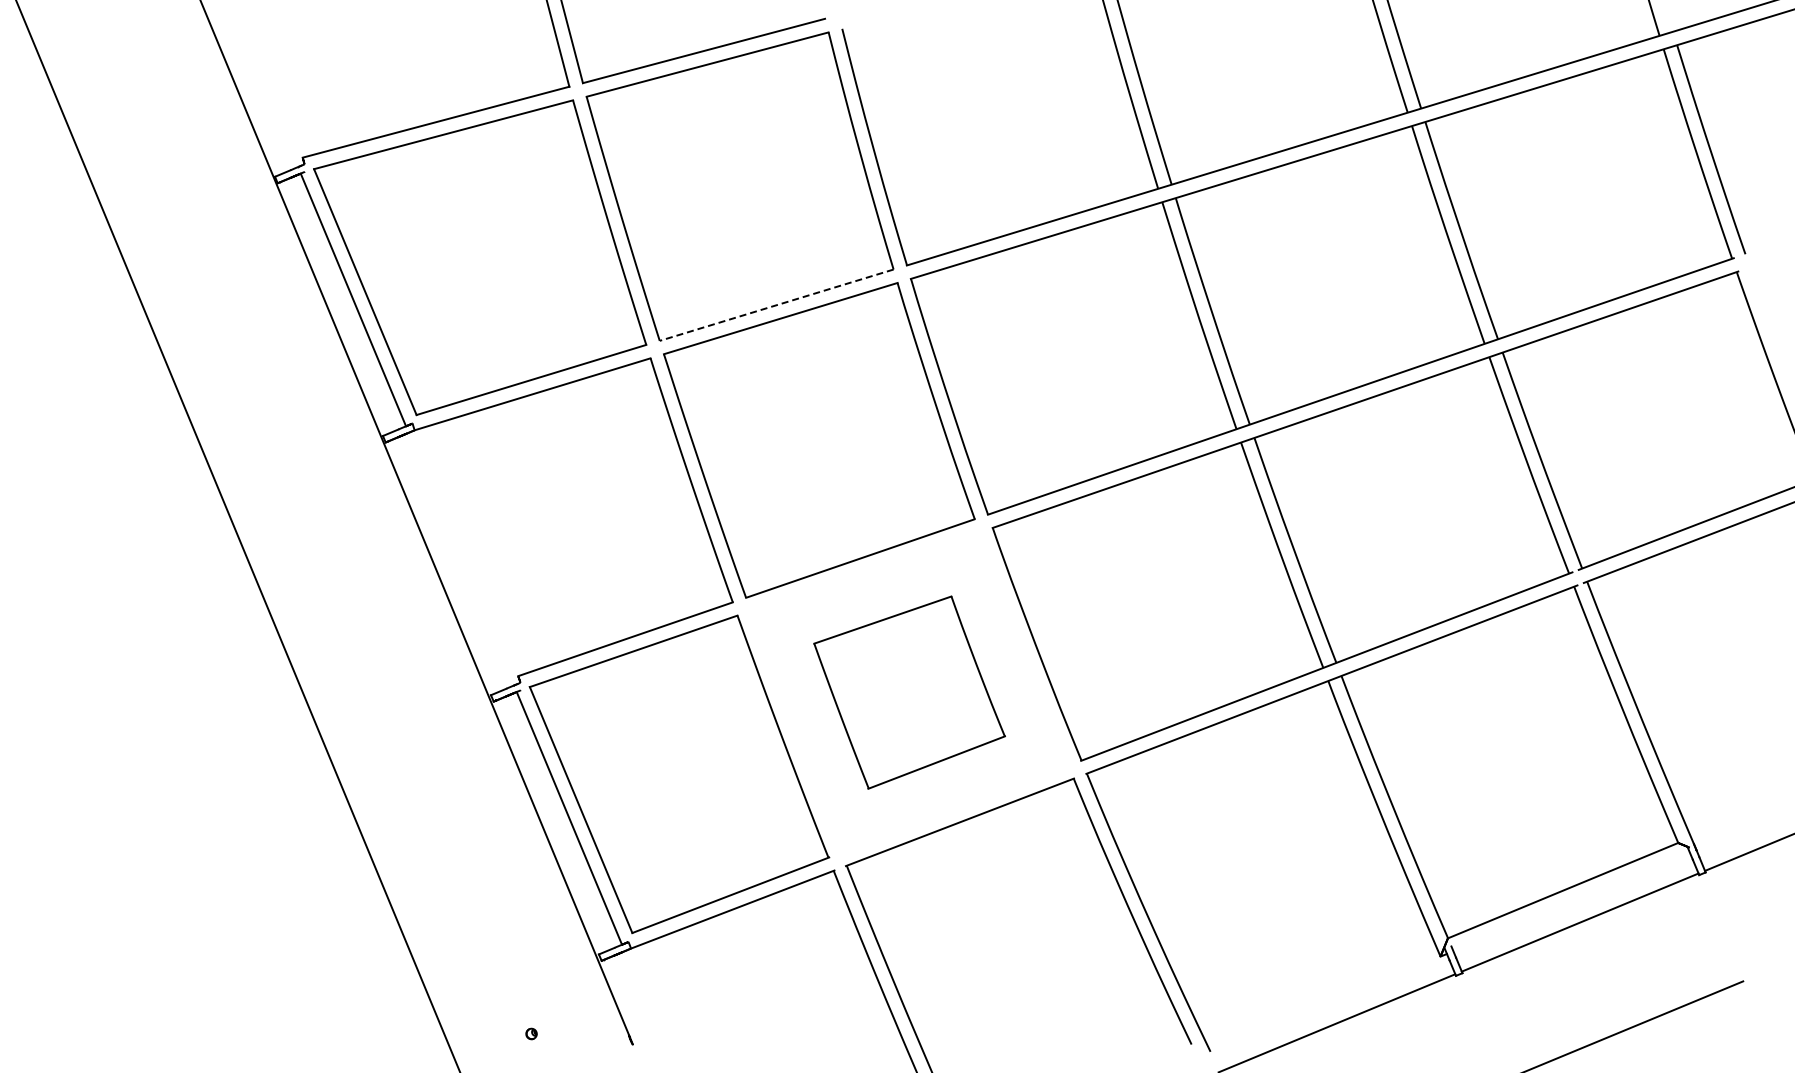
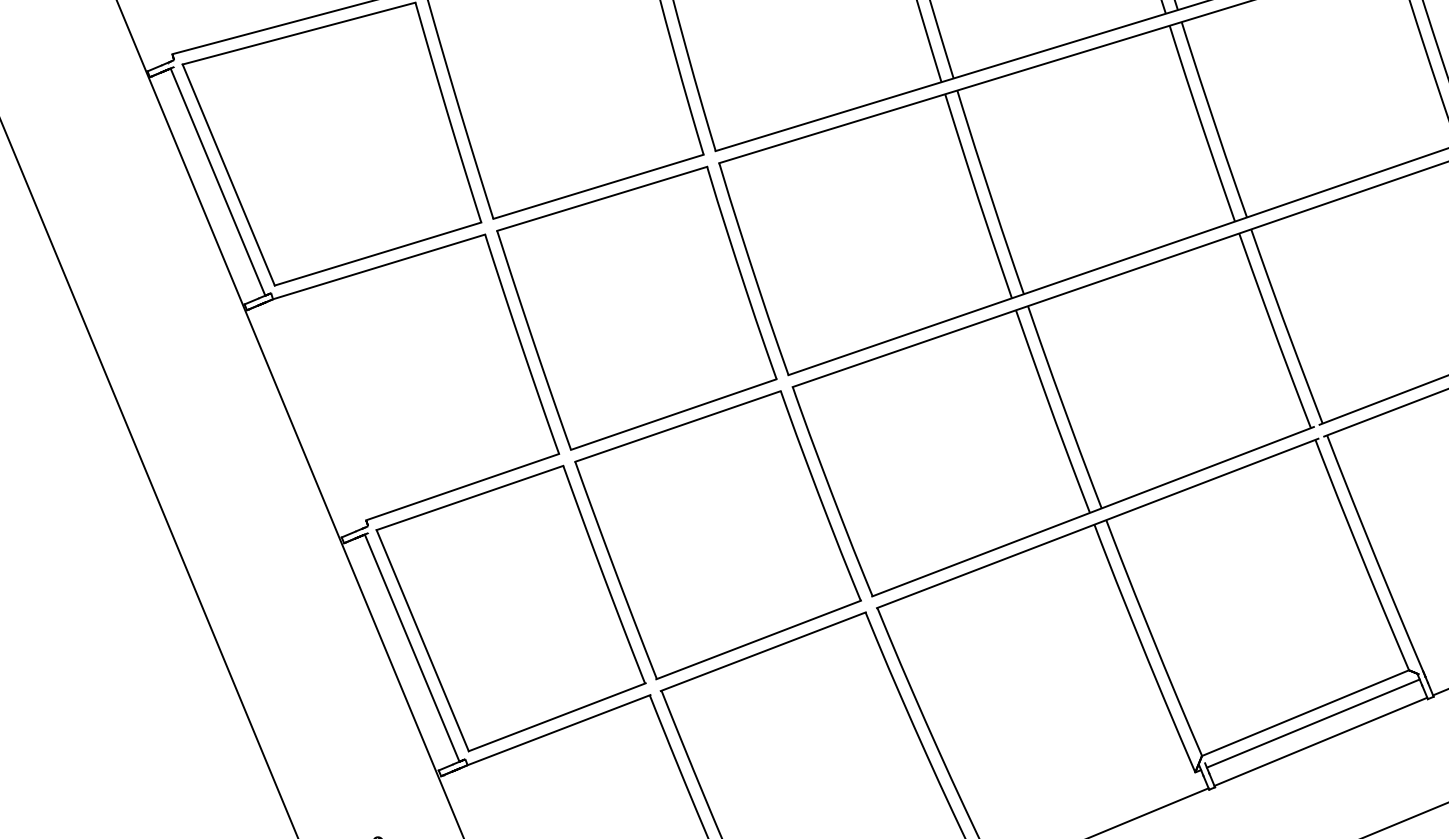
line: (776, 305) -> (598, 187), dashed -> solid
part: (909, 692) -> (717, 535), size x1.67
line: (1571, 902) -> (1313, 723), added

